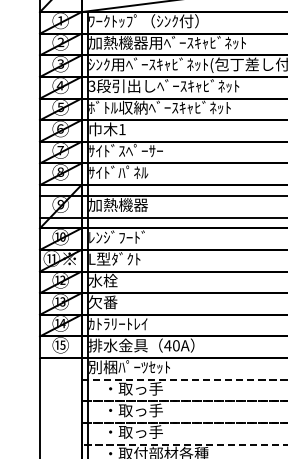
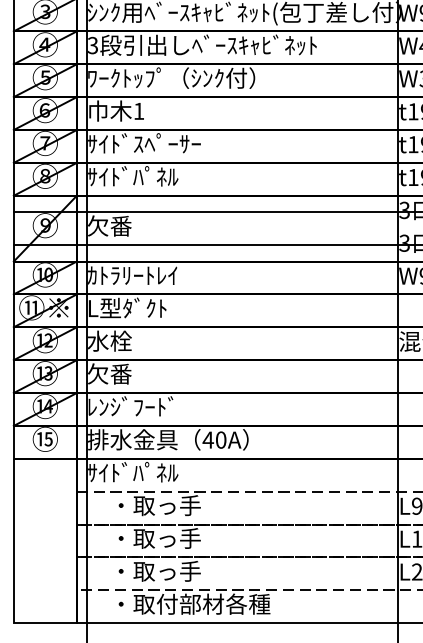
text: (159, 107) -> (195, 77), ﾎﾞﾄﾙ収納ﾍﾞｰｽｷｬﾋﾞﾈｯﾄ -> ﾜｰｸﾄｯﾌﾟ（ｼﾝｸ付）
text: (118, 204) -> (133, 225), 加熱機器 -> 欠番
text: (118, 236) -> (133, 273), ﾚﾝｼﾞﾌｰﾄﾞ -> ｶﾄﾗﾘｰﾄﾚｲ
text: (118, 323) -> (133, 406), ｶﾄﾗﾘｰﾄﾚｲ -> ﾚﾝｼﾞﾌｰﾄﾞ
text: (129, 367) -> (149, 473), 別梱ﾊﾟｰﾂｾｯﾄ -> ｻｲﾄﾞﾊﾟﾈﾙ

